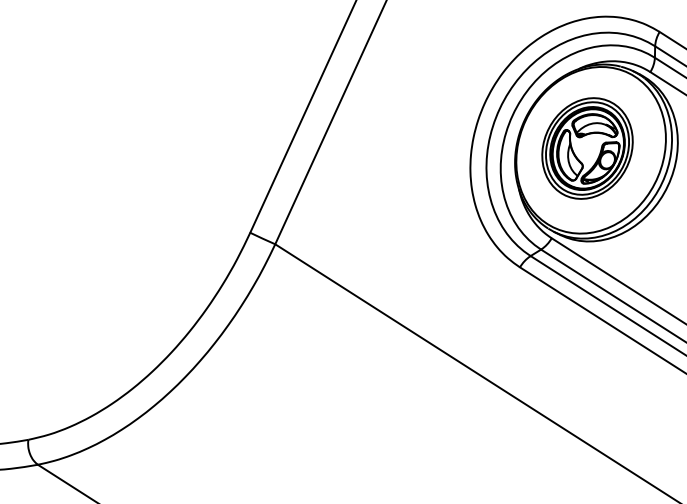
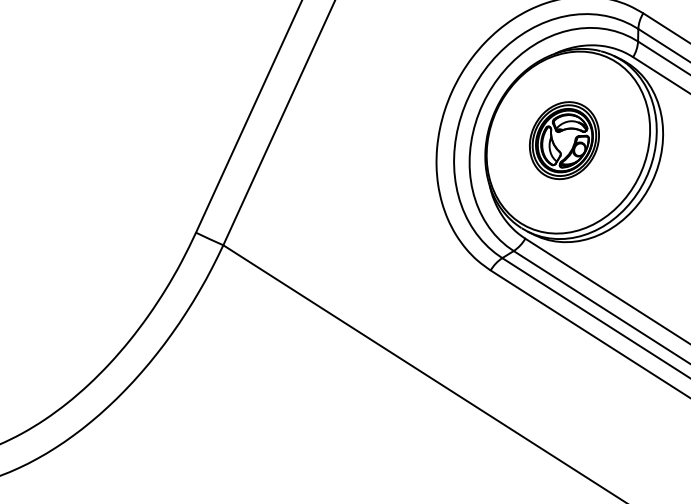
part: (587, 148) -> (564, 140), size x0.7

